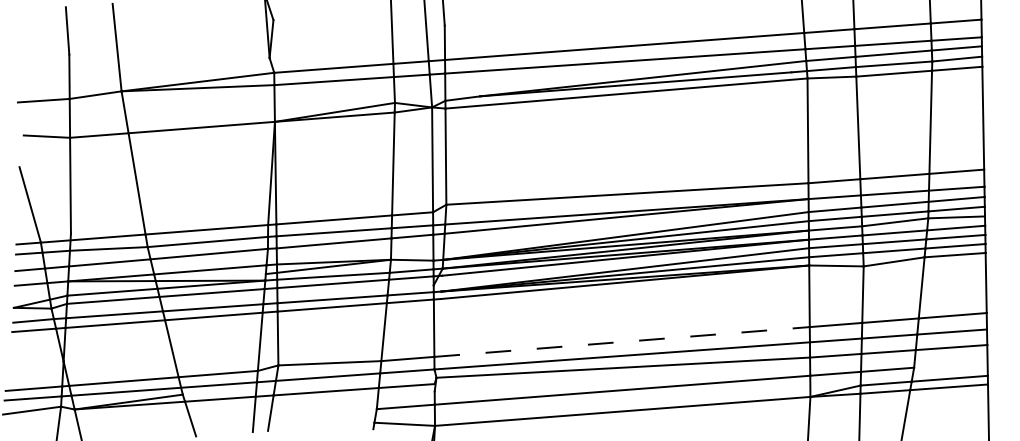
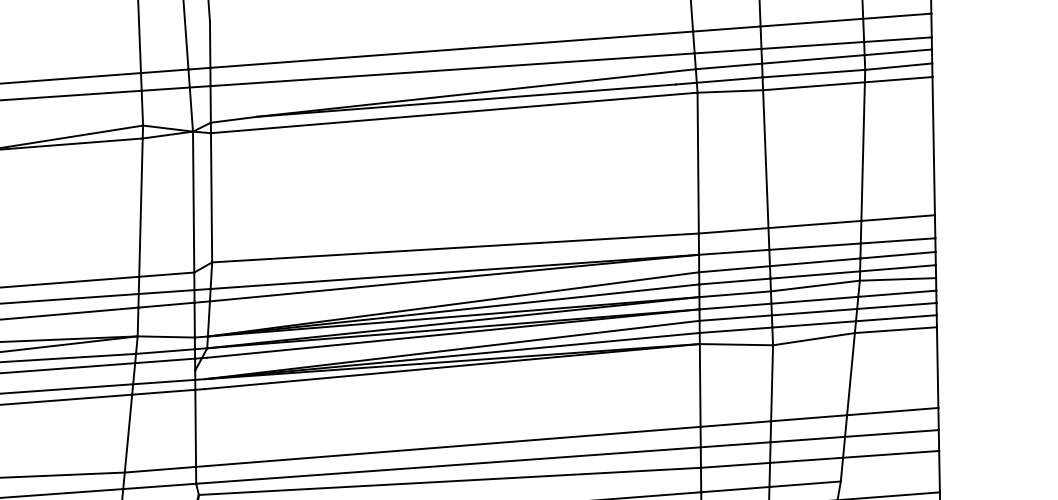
line: (622, 341) -> (448, 446), dashed -> solid

